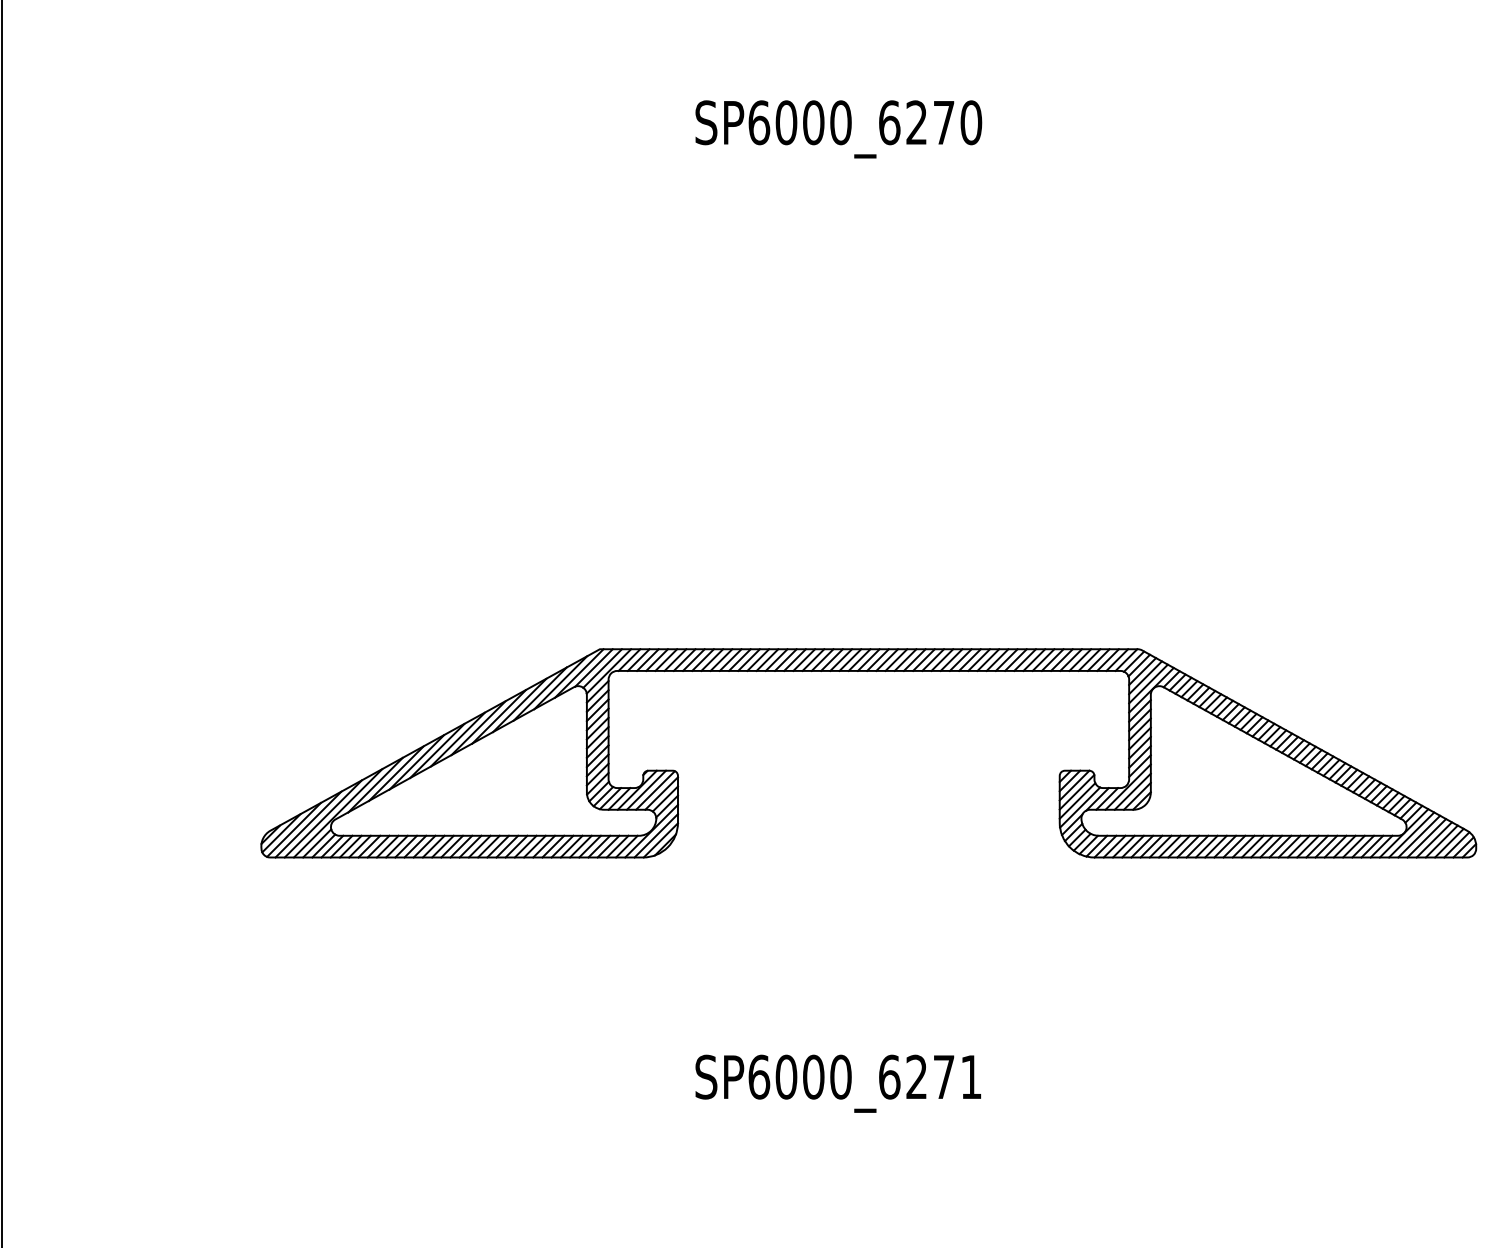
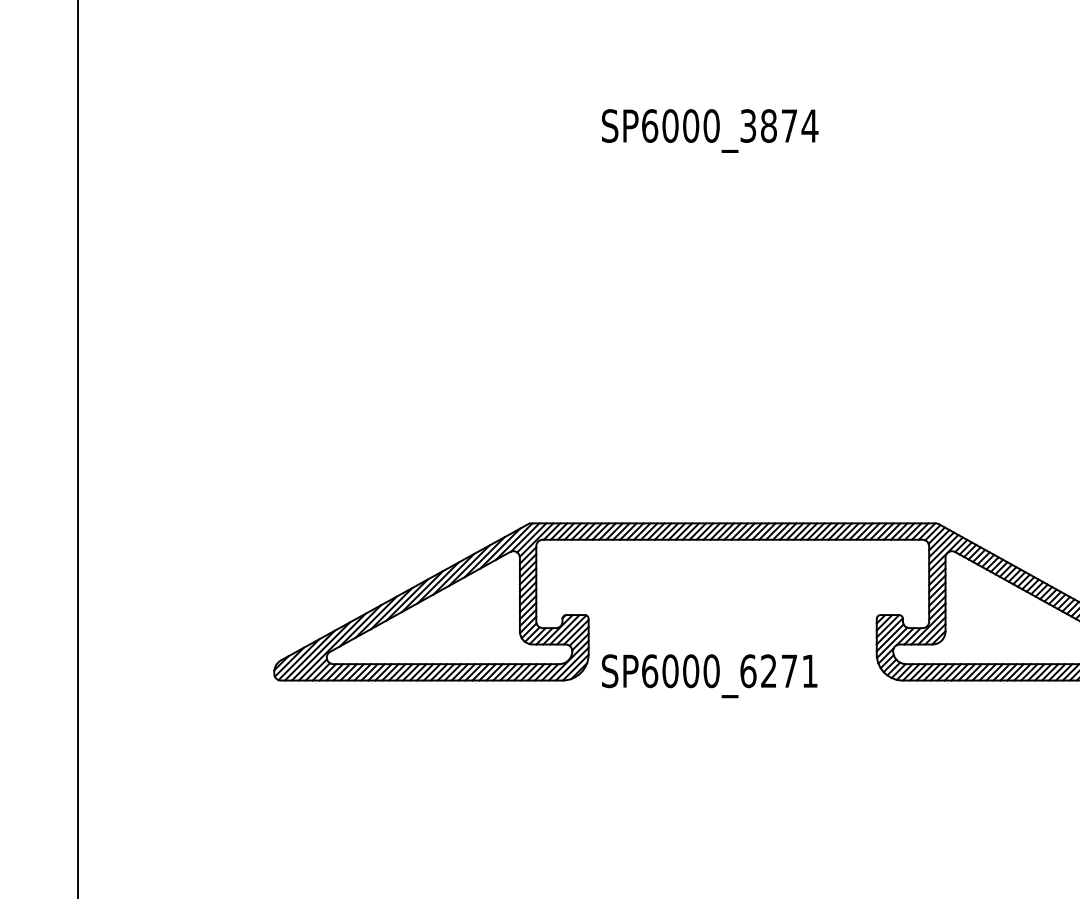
text: (930, 122) -> (779, 125), SP6000_6270 -> SP6000_3874
text: (837, 1083) -> (709, 676), moved

